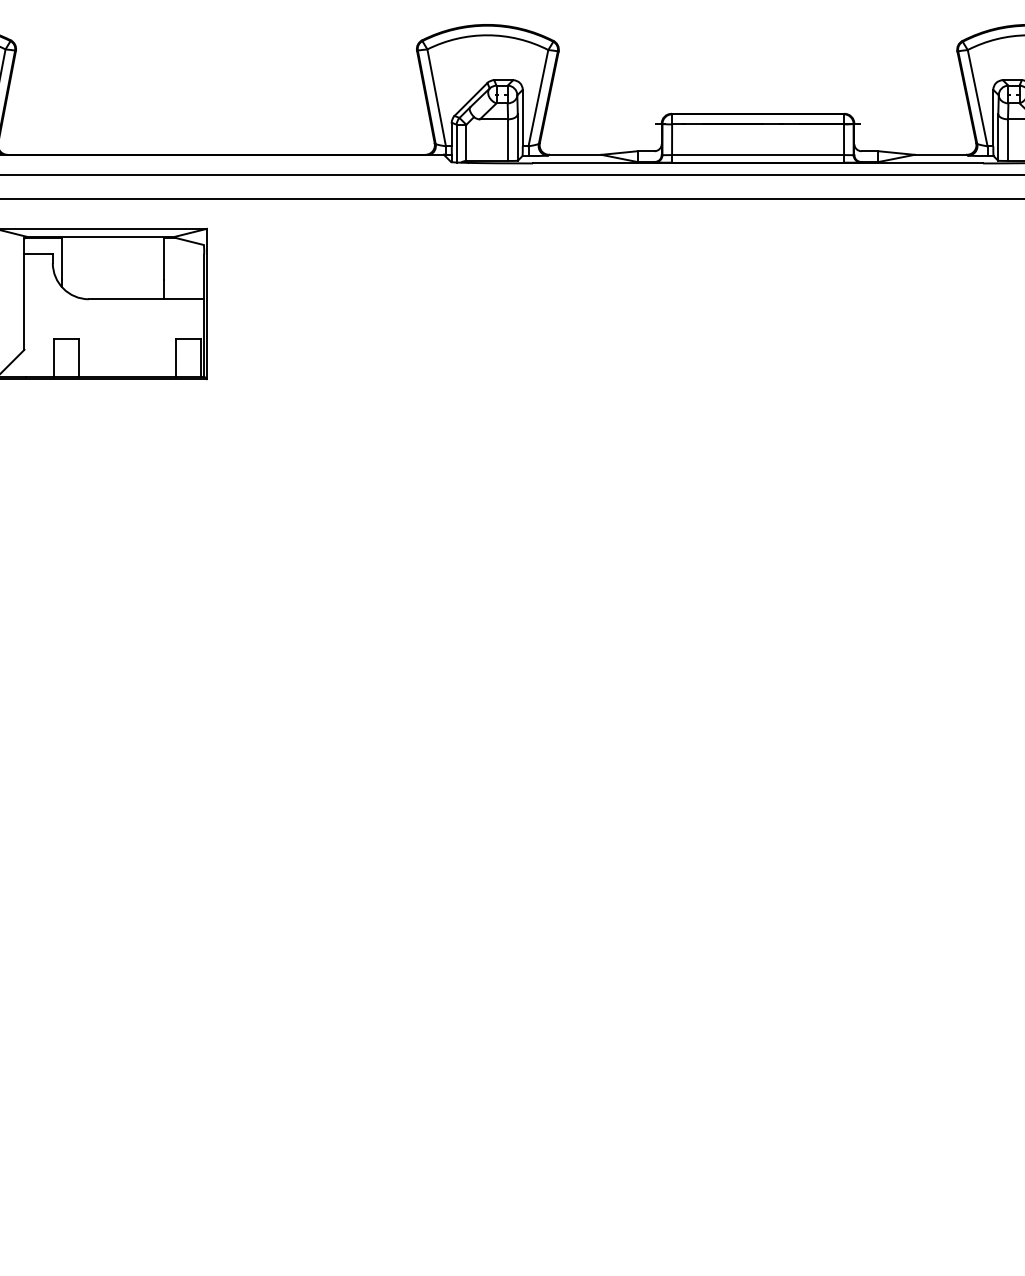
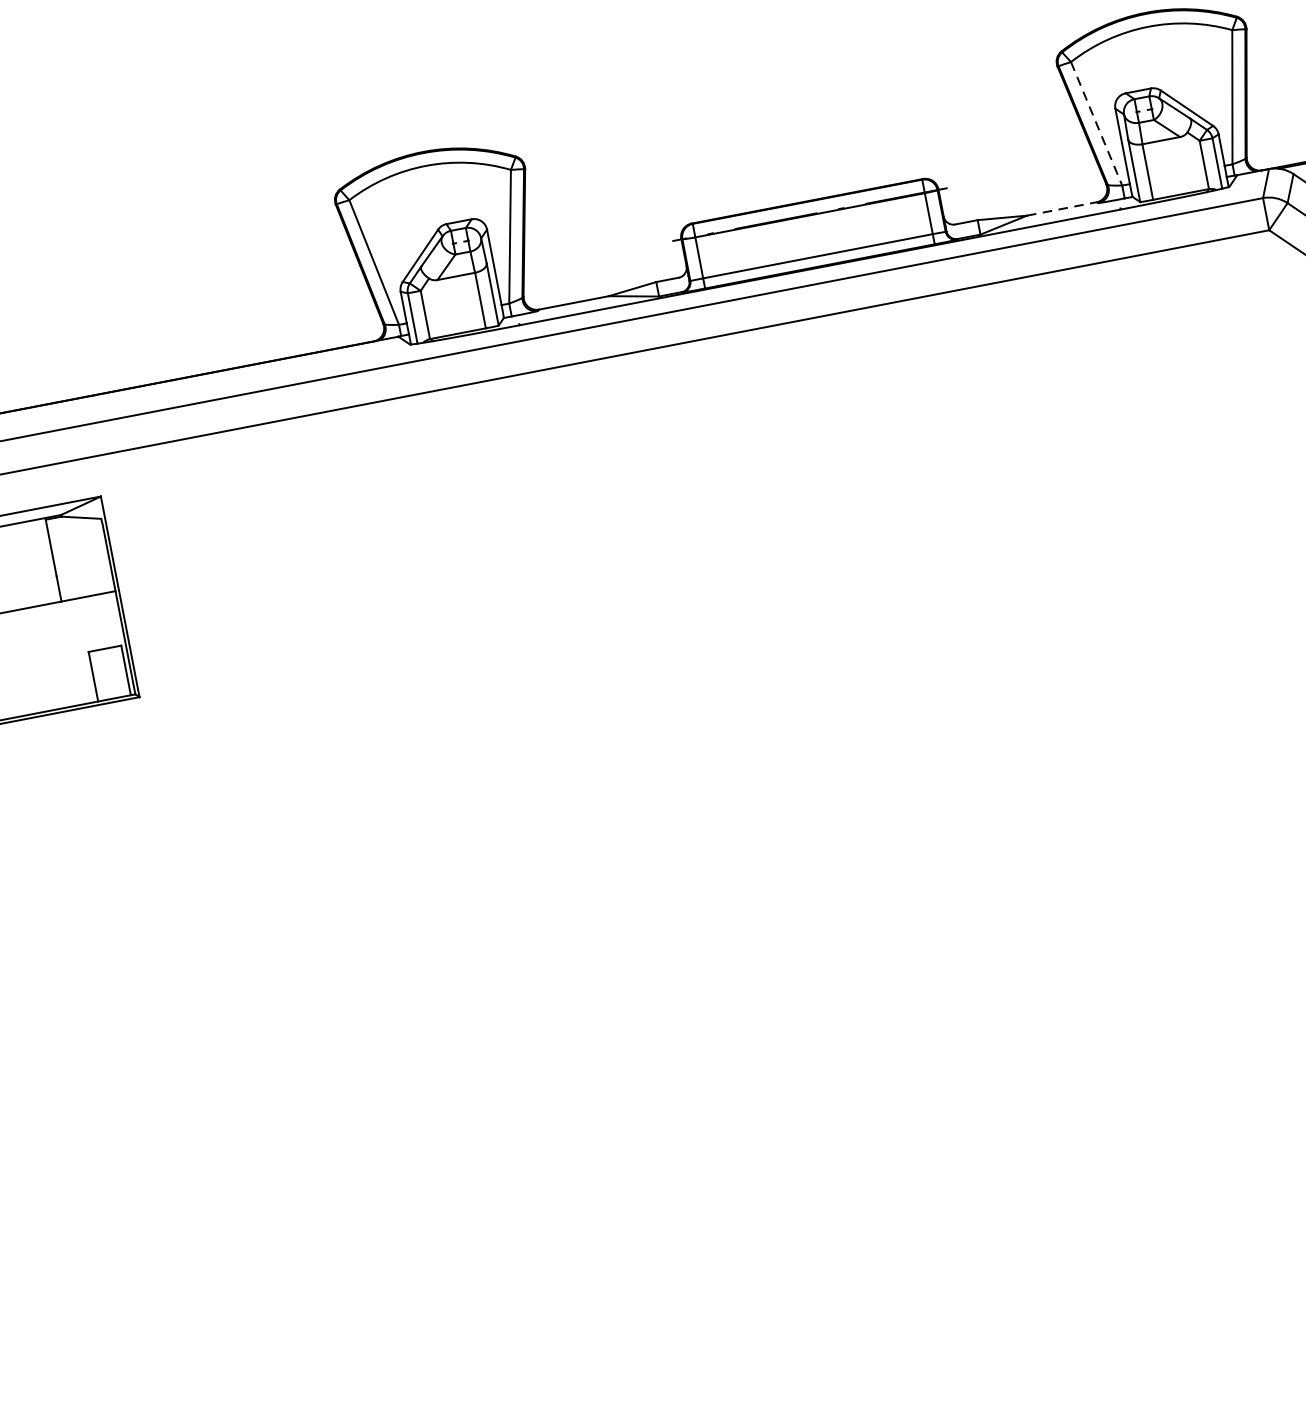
line: (977, 98) -> (1096, 124), solid -> dashed
line: (941, 154) -> (1062, 208), solid -> dashed

